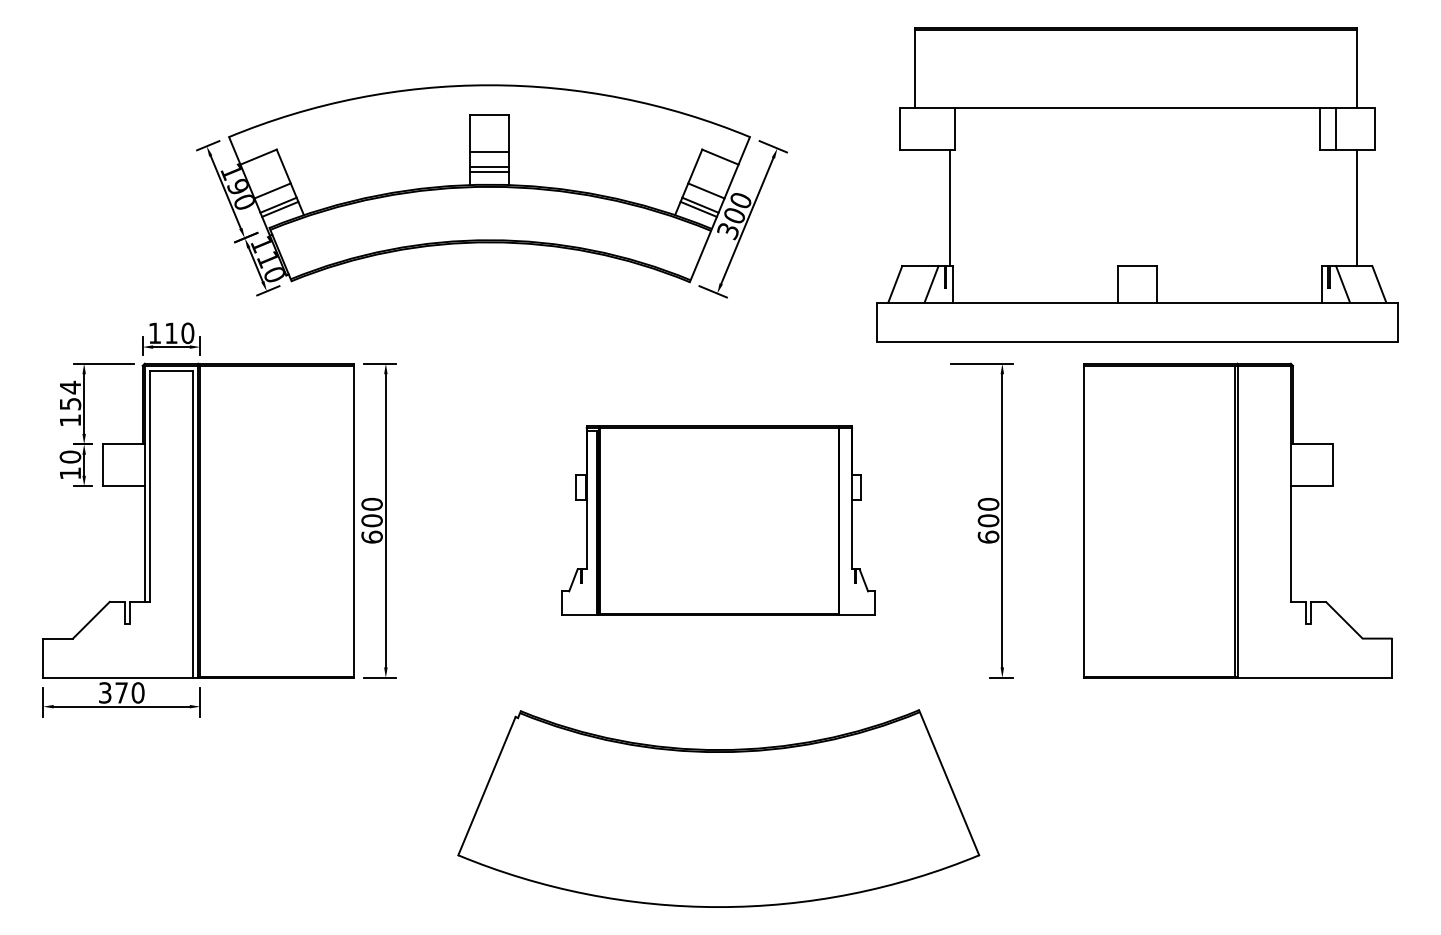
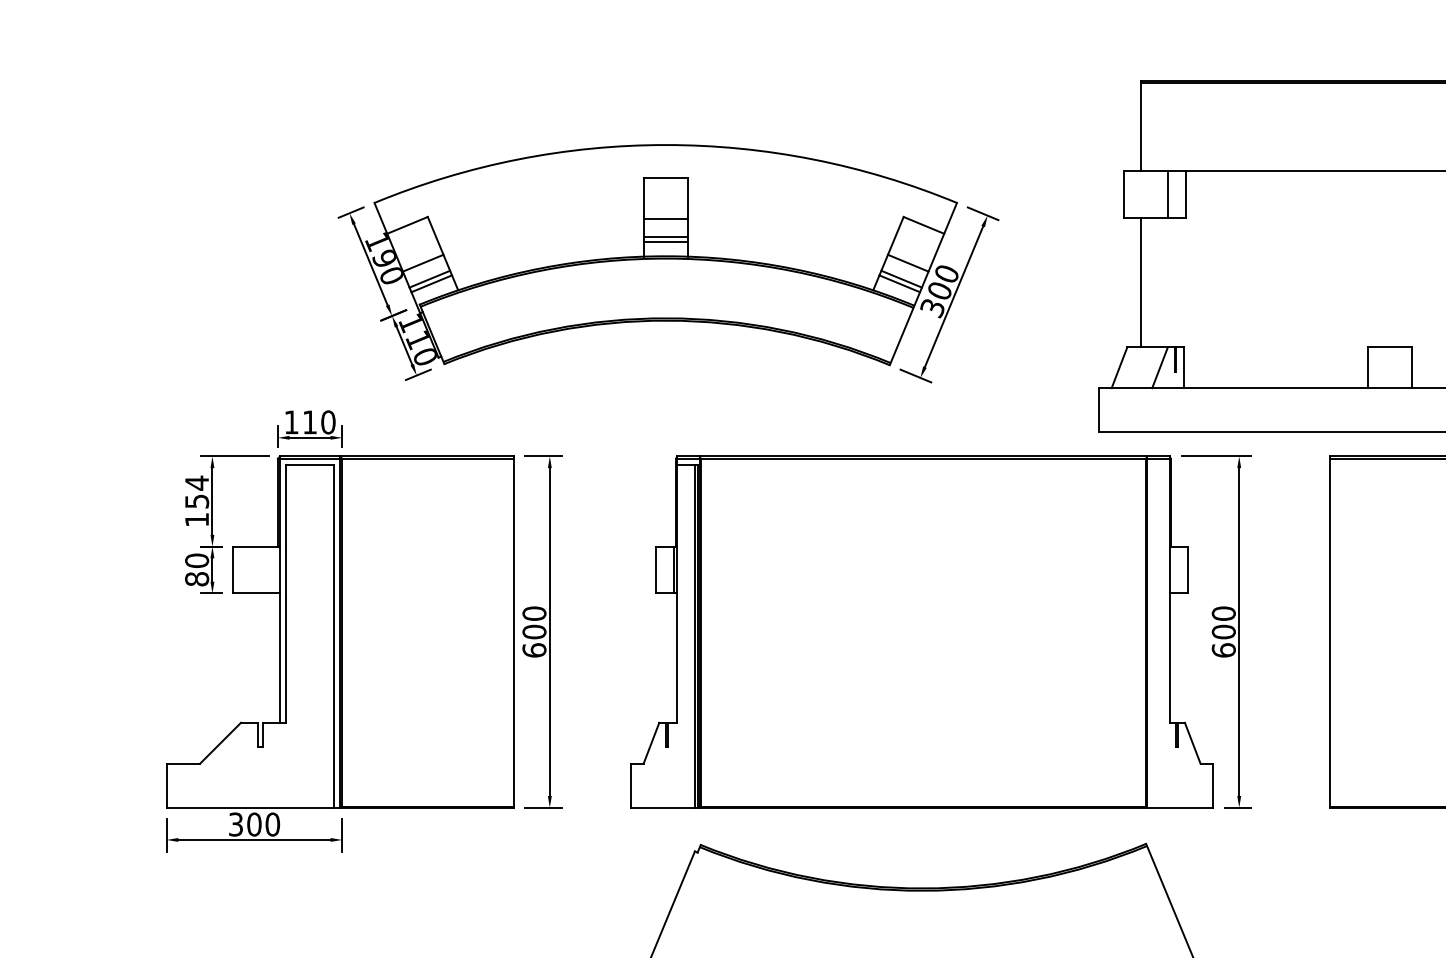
line: (938, 129) -> (1167, 194), added
line: (949, 208) -> (1140, 282), moved
text: (70, 473) -> (197, 579), 10 -> 80
part: (718, 520) -> (921, 631), size x1.67
text: (121, 692) -> (254, 824), 370 -> 300

